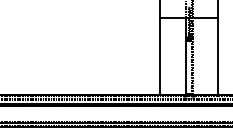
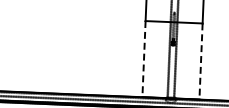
line: (160, 56) -> (144, 59), solid -> dashed
line: (218, 56) -> (201, 61), solid -> dashed

